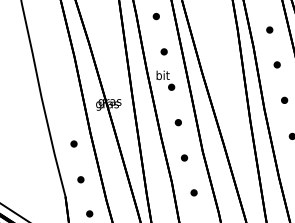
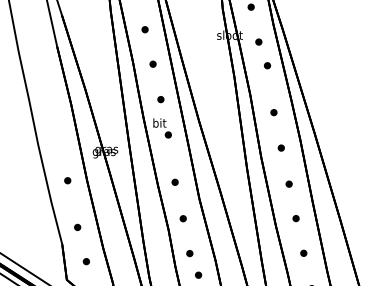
part: (269, 29) -> (267, 65), moved
part: (177, 121) -> (174, 181), moved
part: (73, 143) -> (67, 180), moved
part: (183, 157) -> (182, 218), moved
part: (193, 192) -> (189, 253), moved

